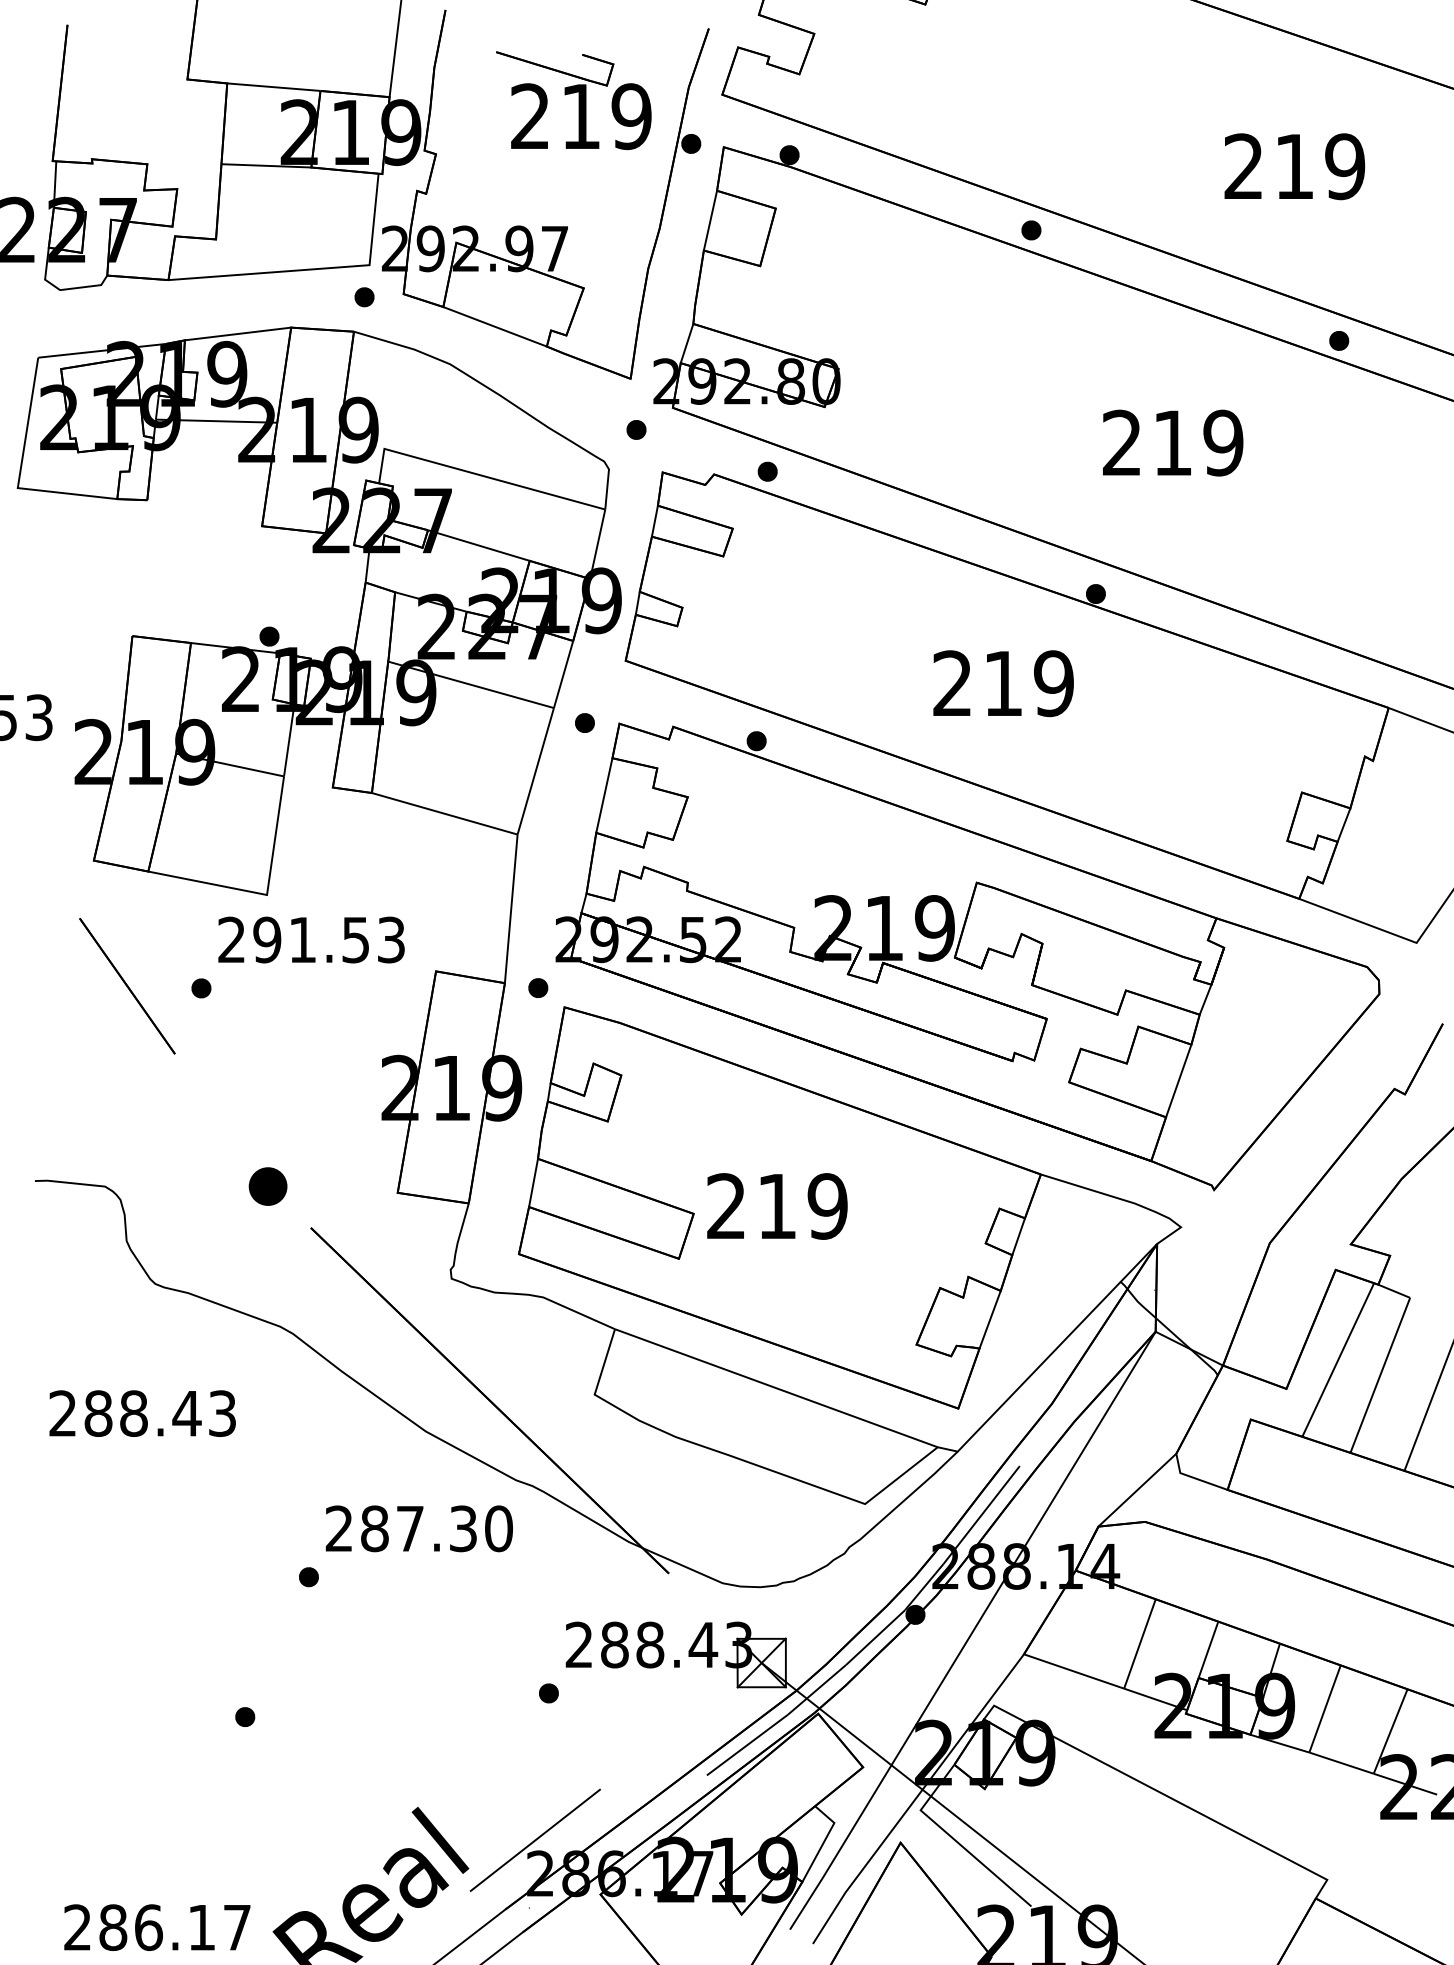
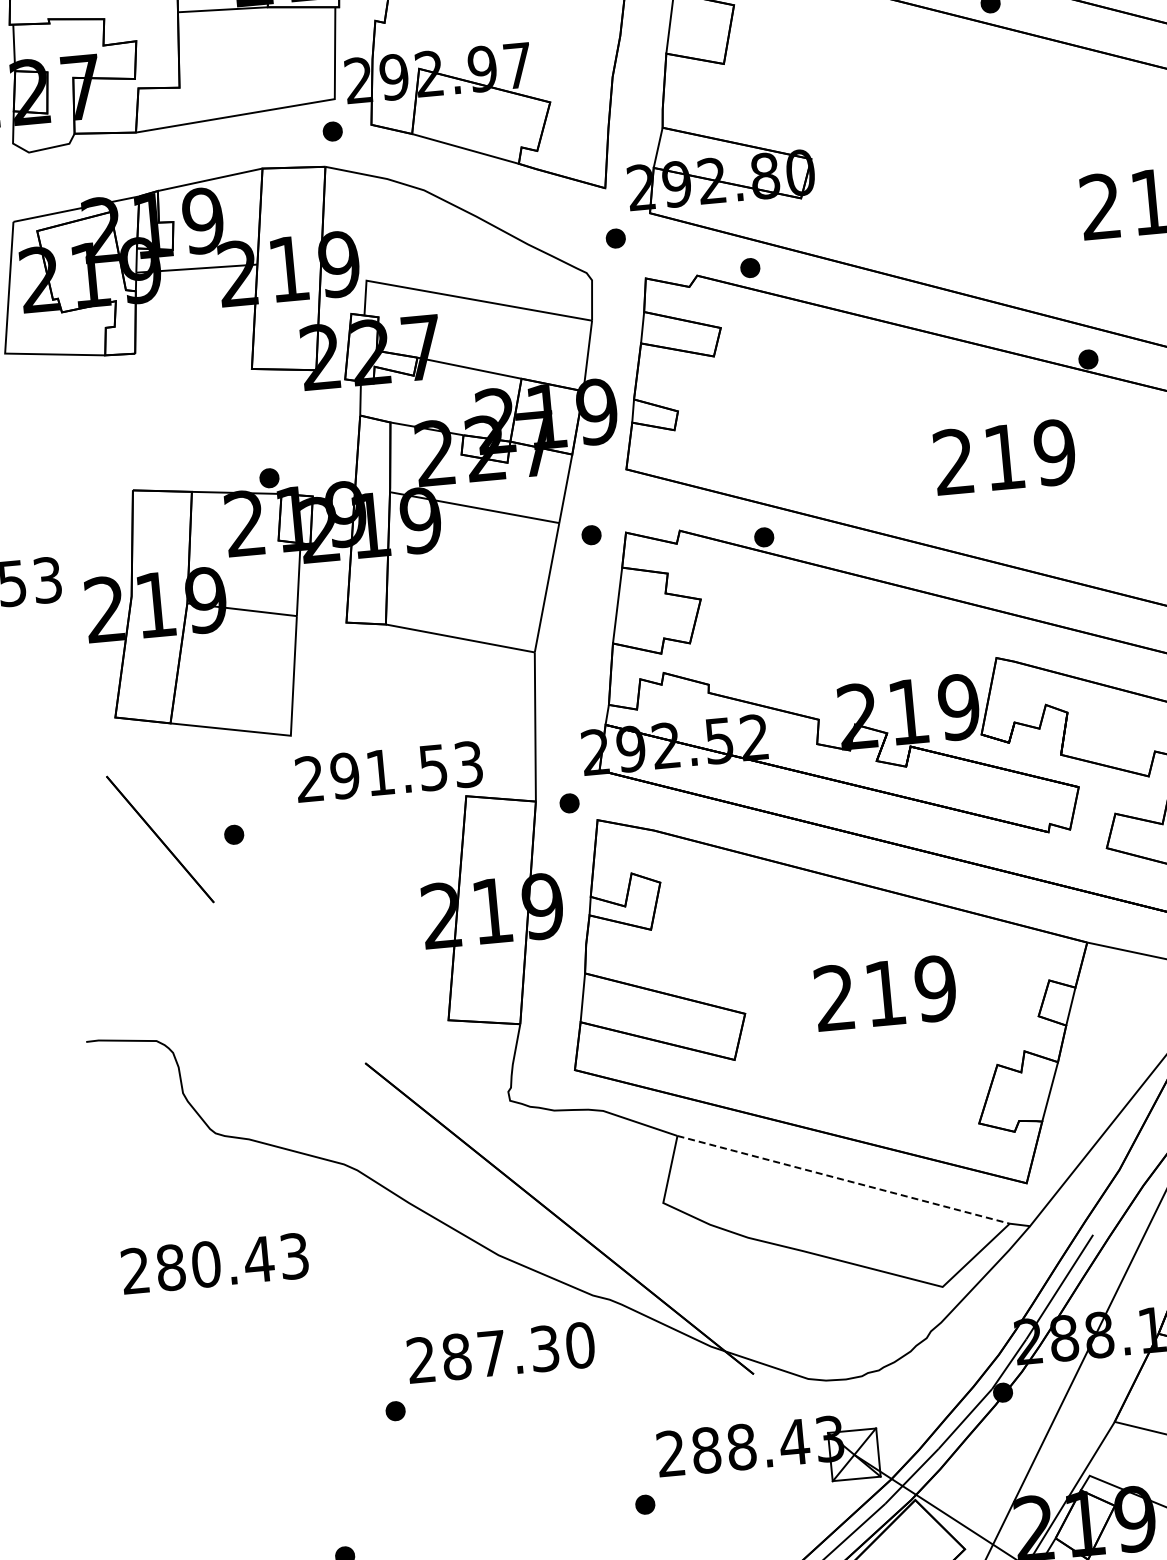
text: (311, 939) -> (389, 771), moved
part: (267, 1186) -> (318, 1025), removed
text: (777, 1206) -> (885, 993), moved
line: (776, 1388) -> (843, 1180), solid -> dashed
text: (134, 1413) -> (206, 1264), 288.43 -> 280.43

